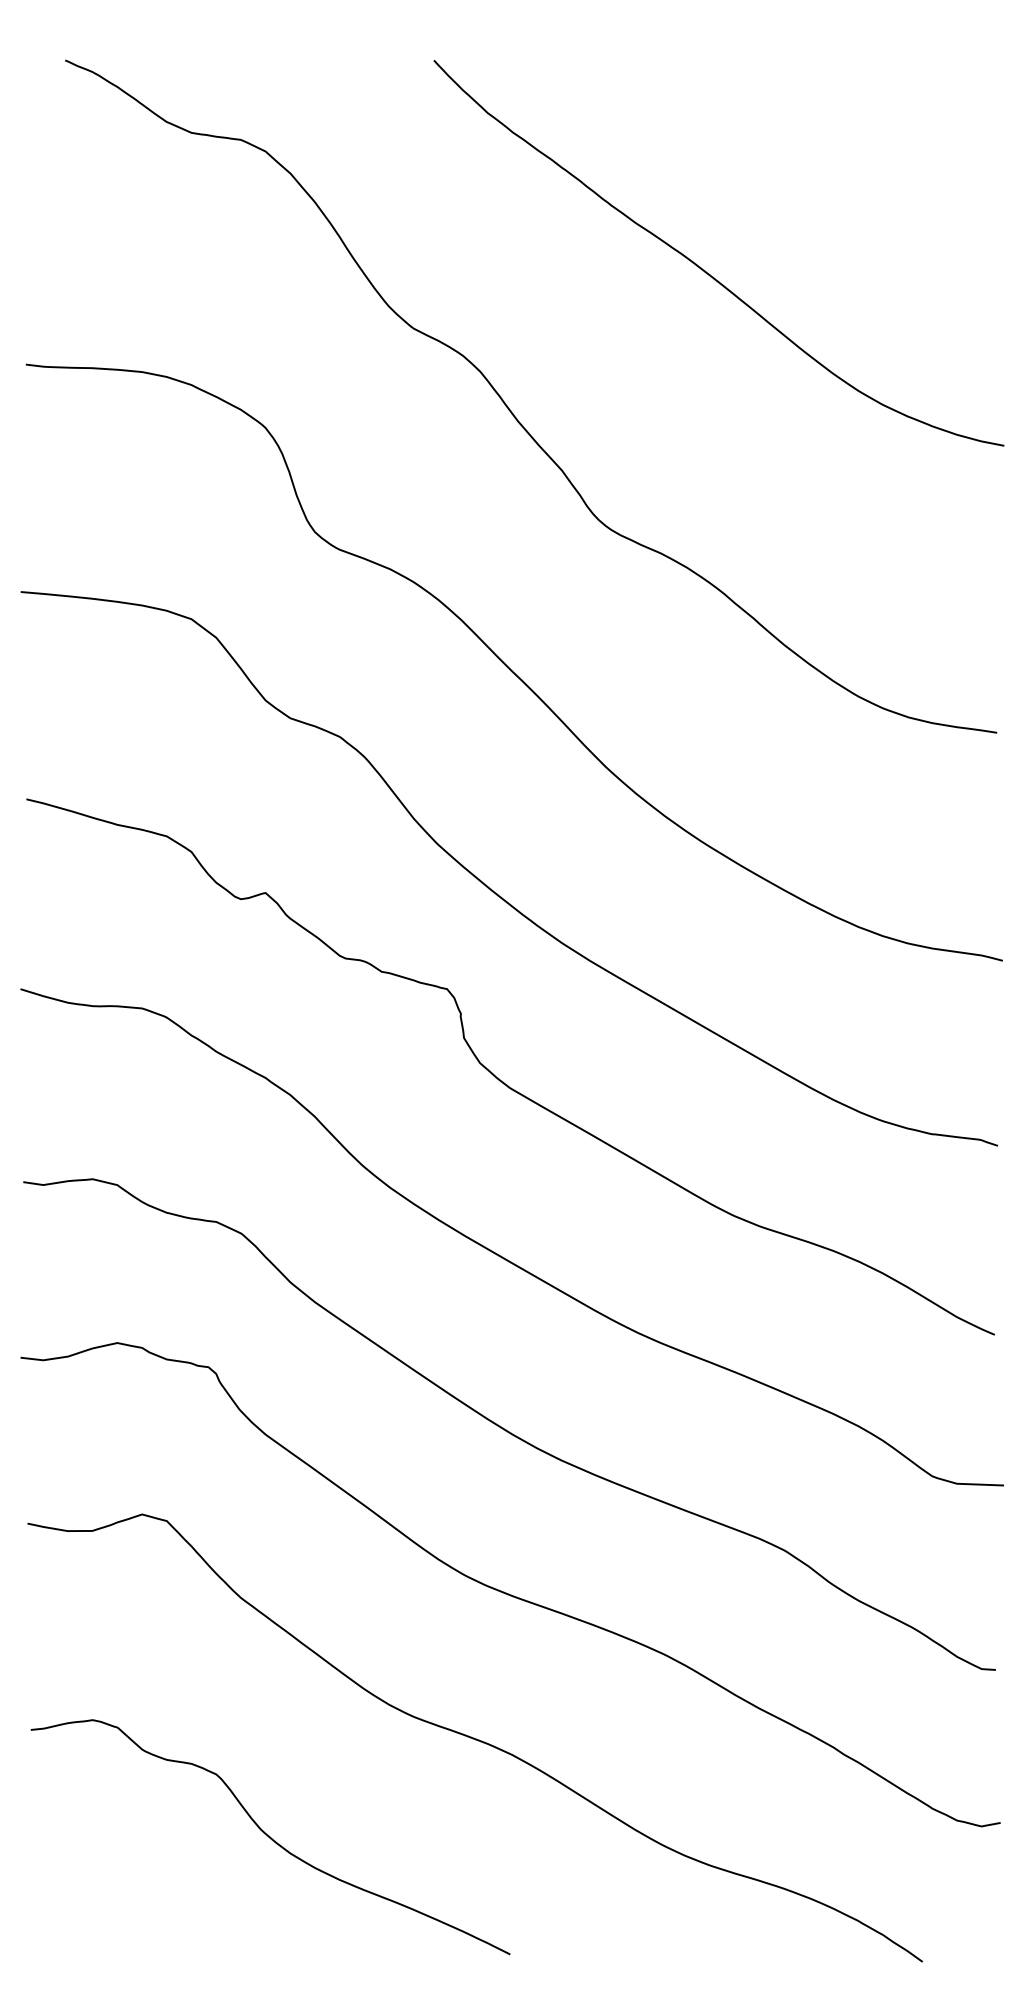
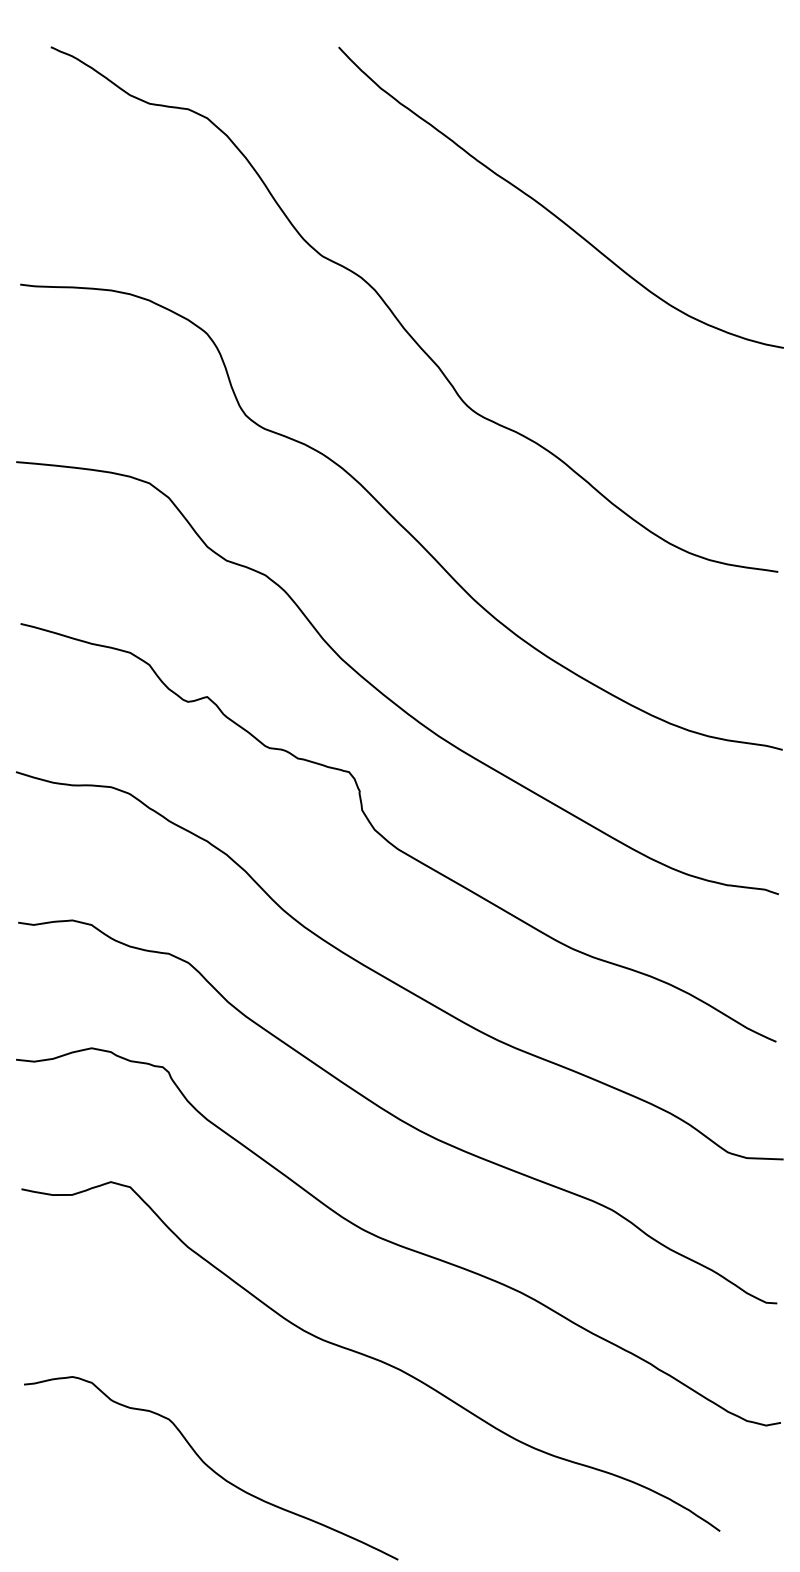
curve: (270, 1837) -> (211, 1468), moved

